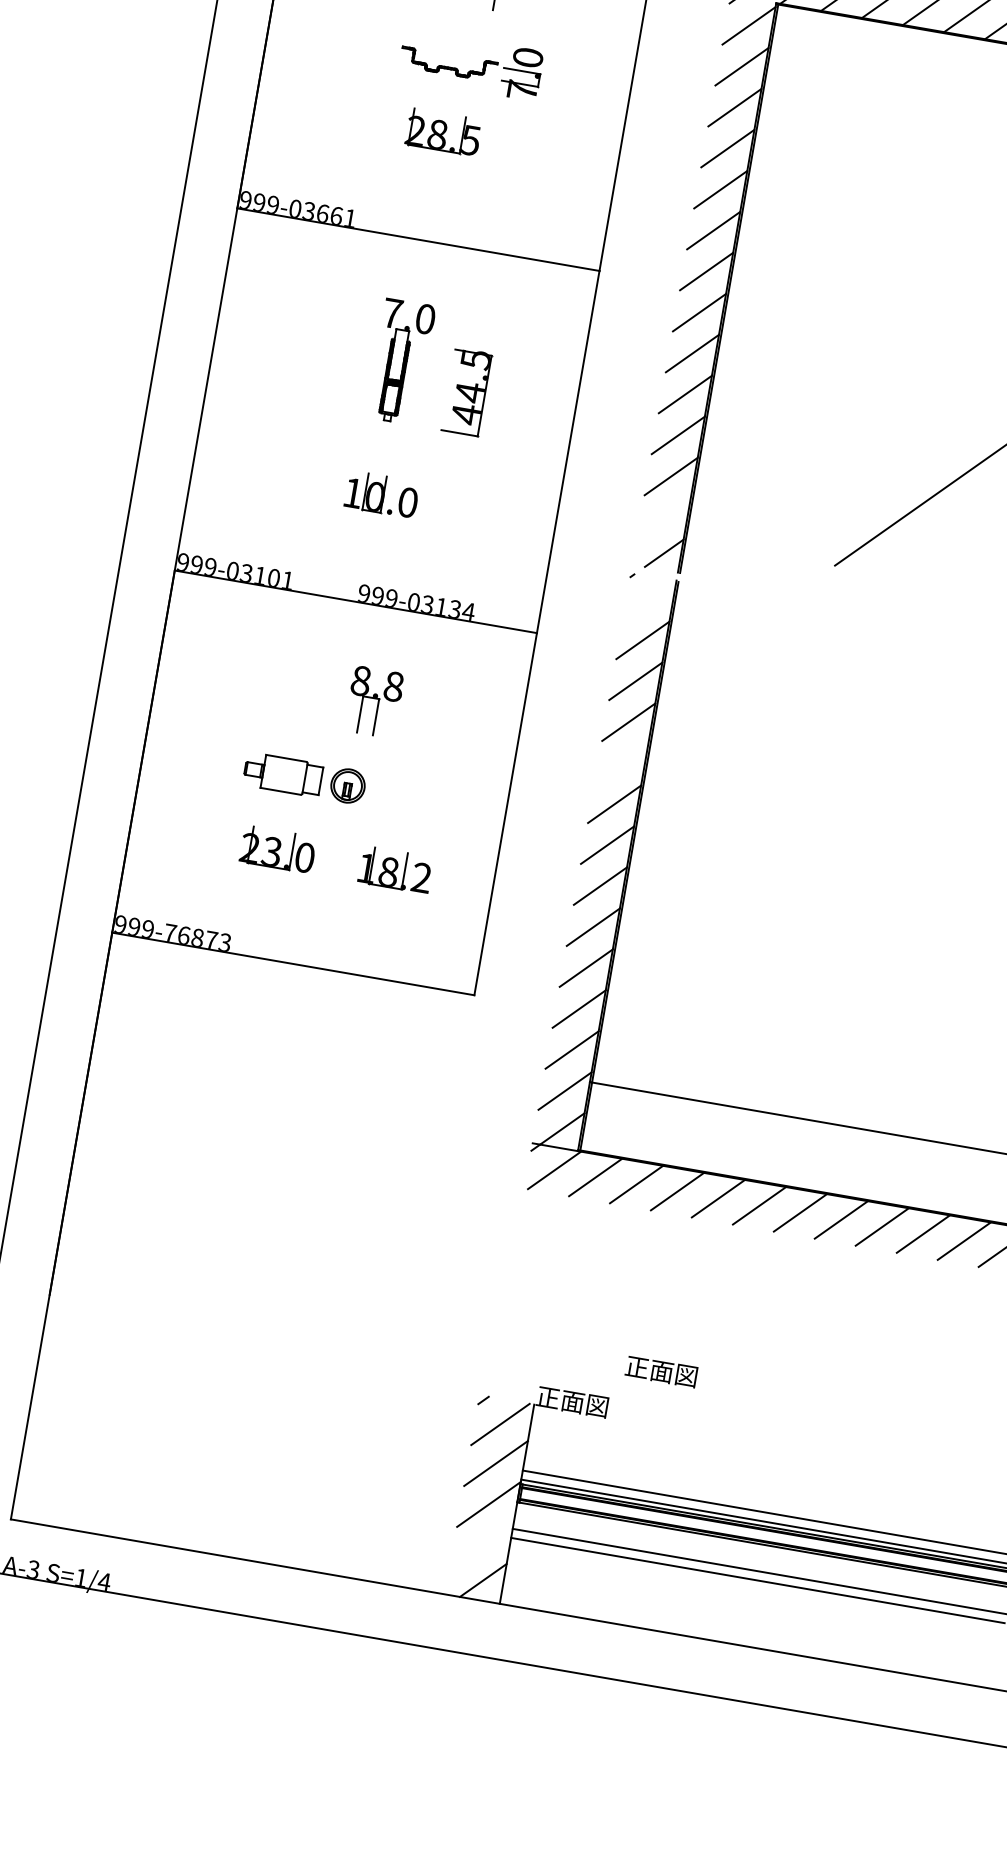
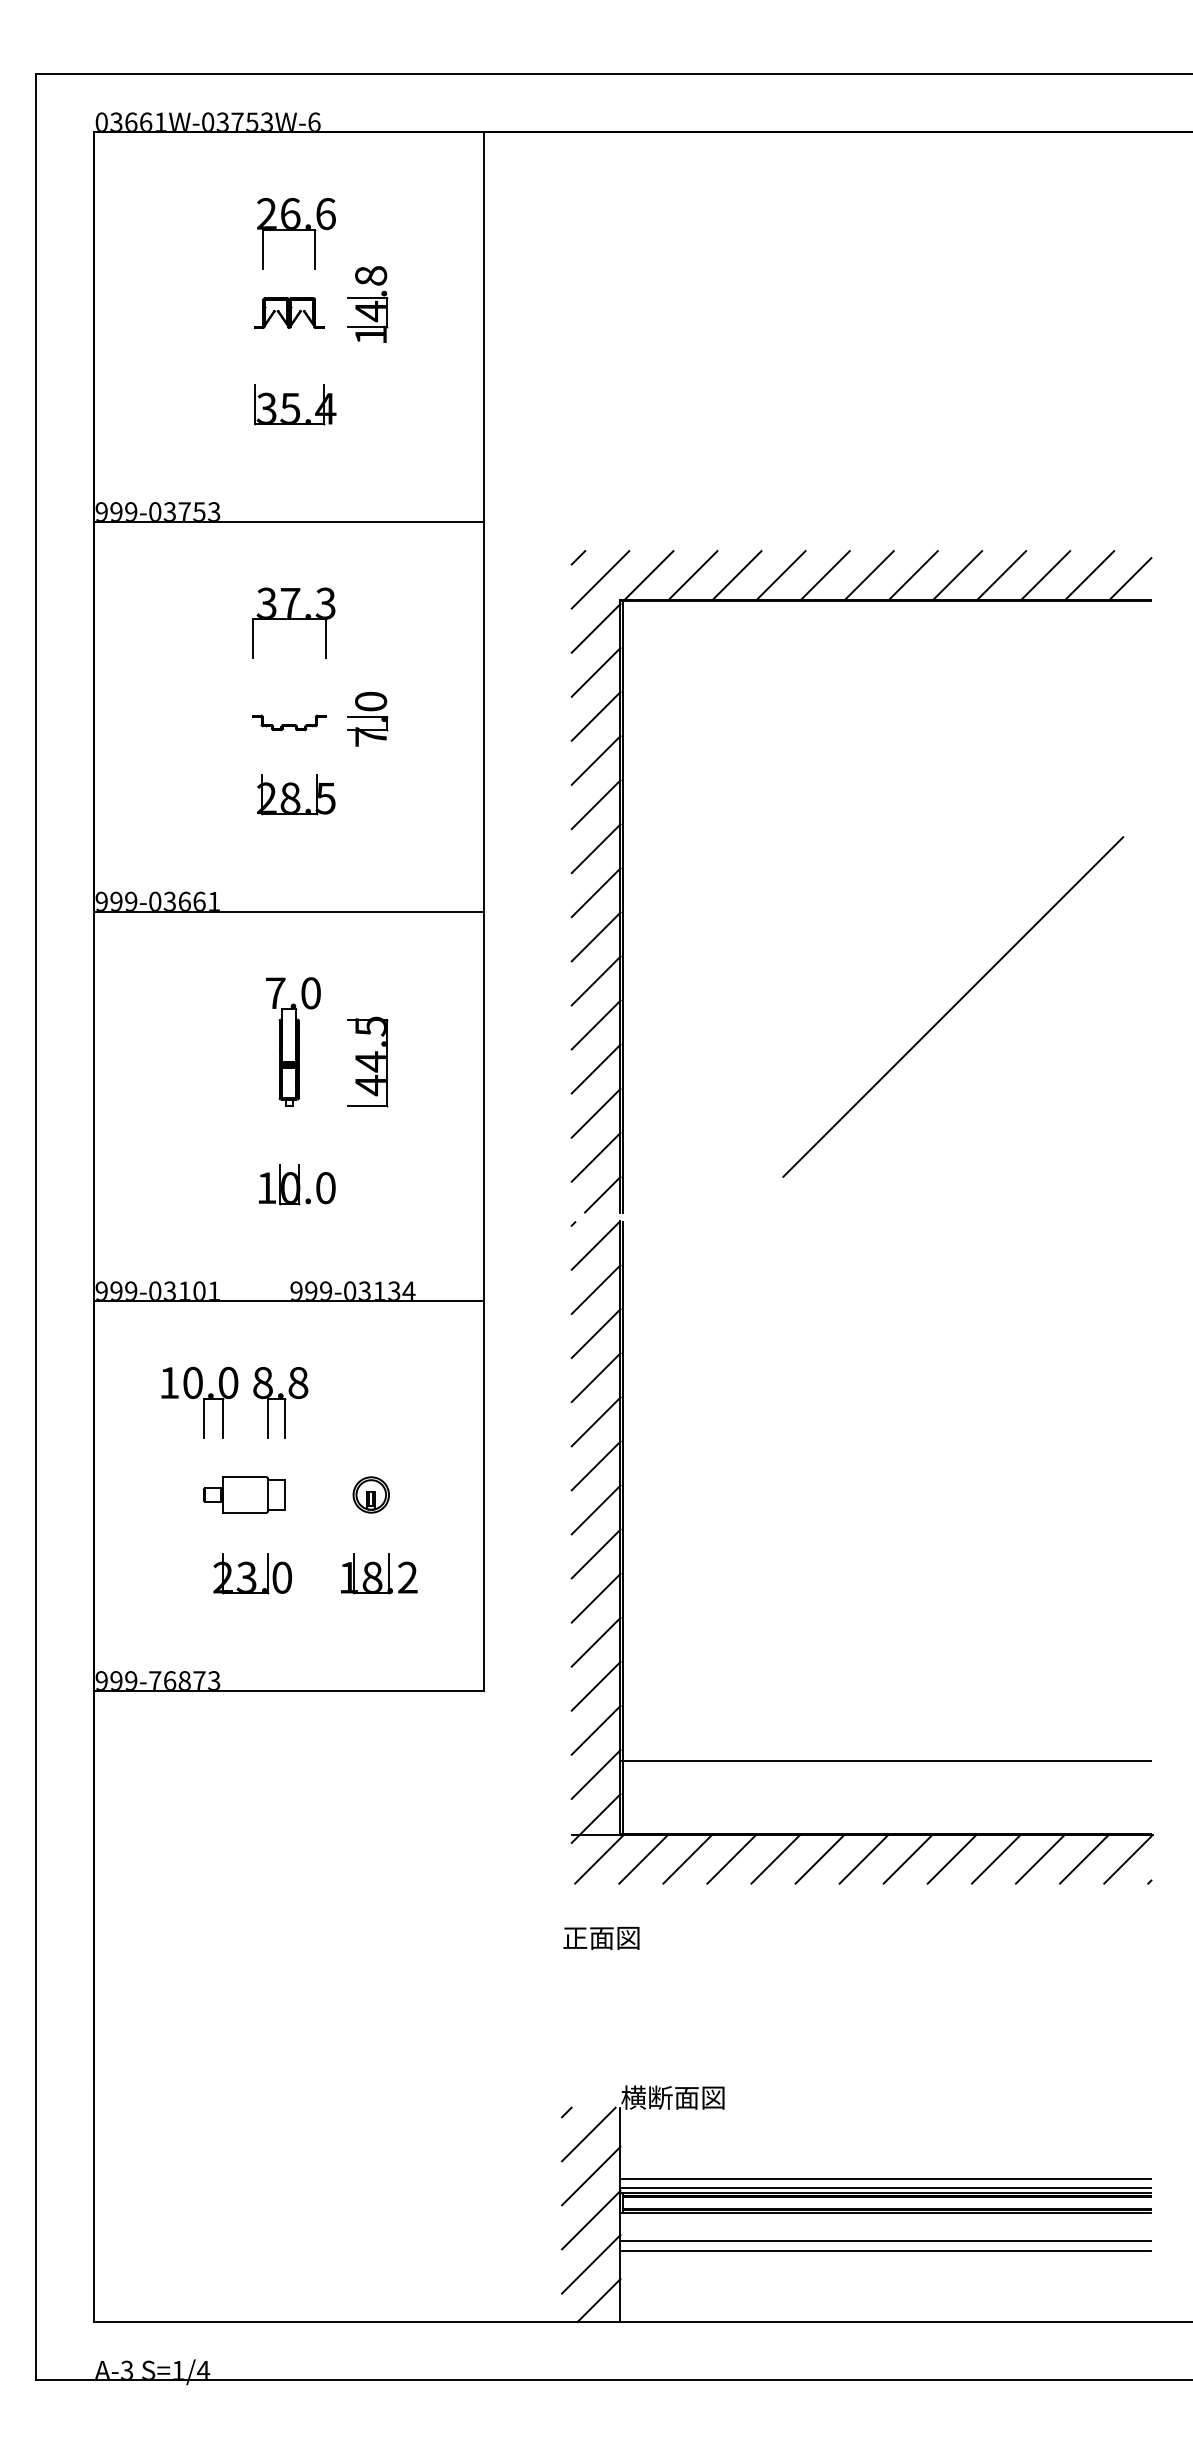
part: (448, 64) -> (289, 722), size x0.71
line: (663, 517) -> (595, 1157), added
line: (649, 599) -> (595, 1245), added
part: (256, 681) -> (199, 1402), added
part: (374, 702) -> (280, 1402), moved
line: (621, 762) -> (595, 1421), added
part: (347, 785) -> (370, 1494), moved
text: (661, 1371) -> (601, 1938), moved
text: (584, 1403) -> (672, 2097), 正面図 -> 横断面図
line: (482, 1545) -> (591, 2264), added

